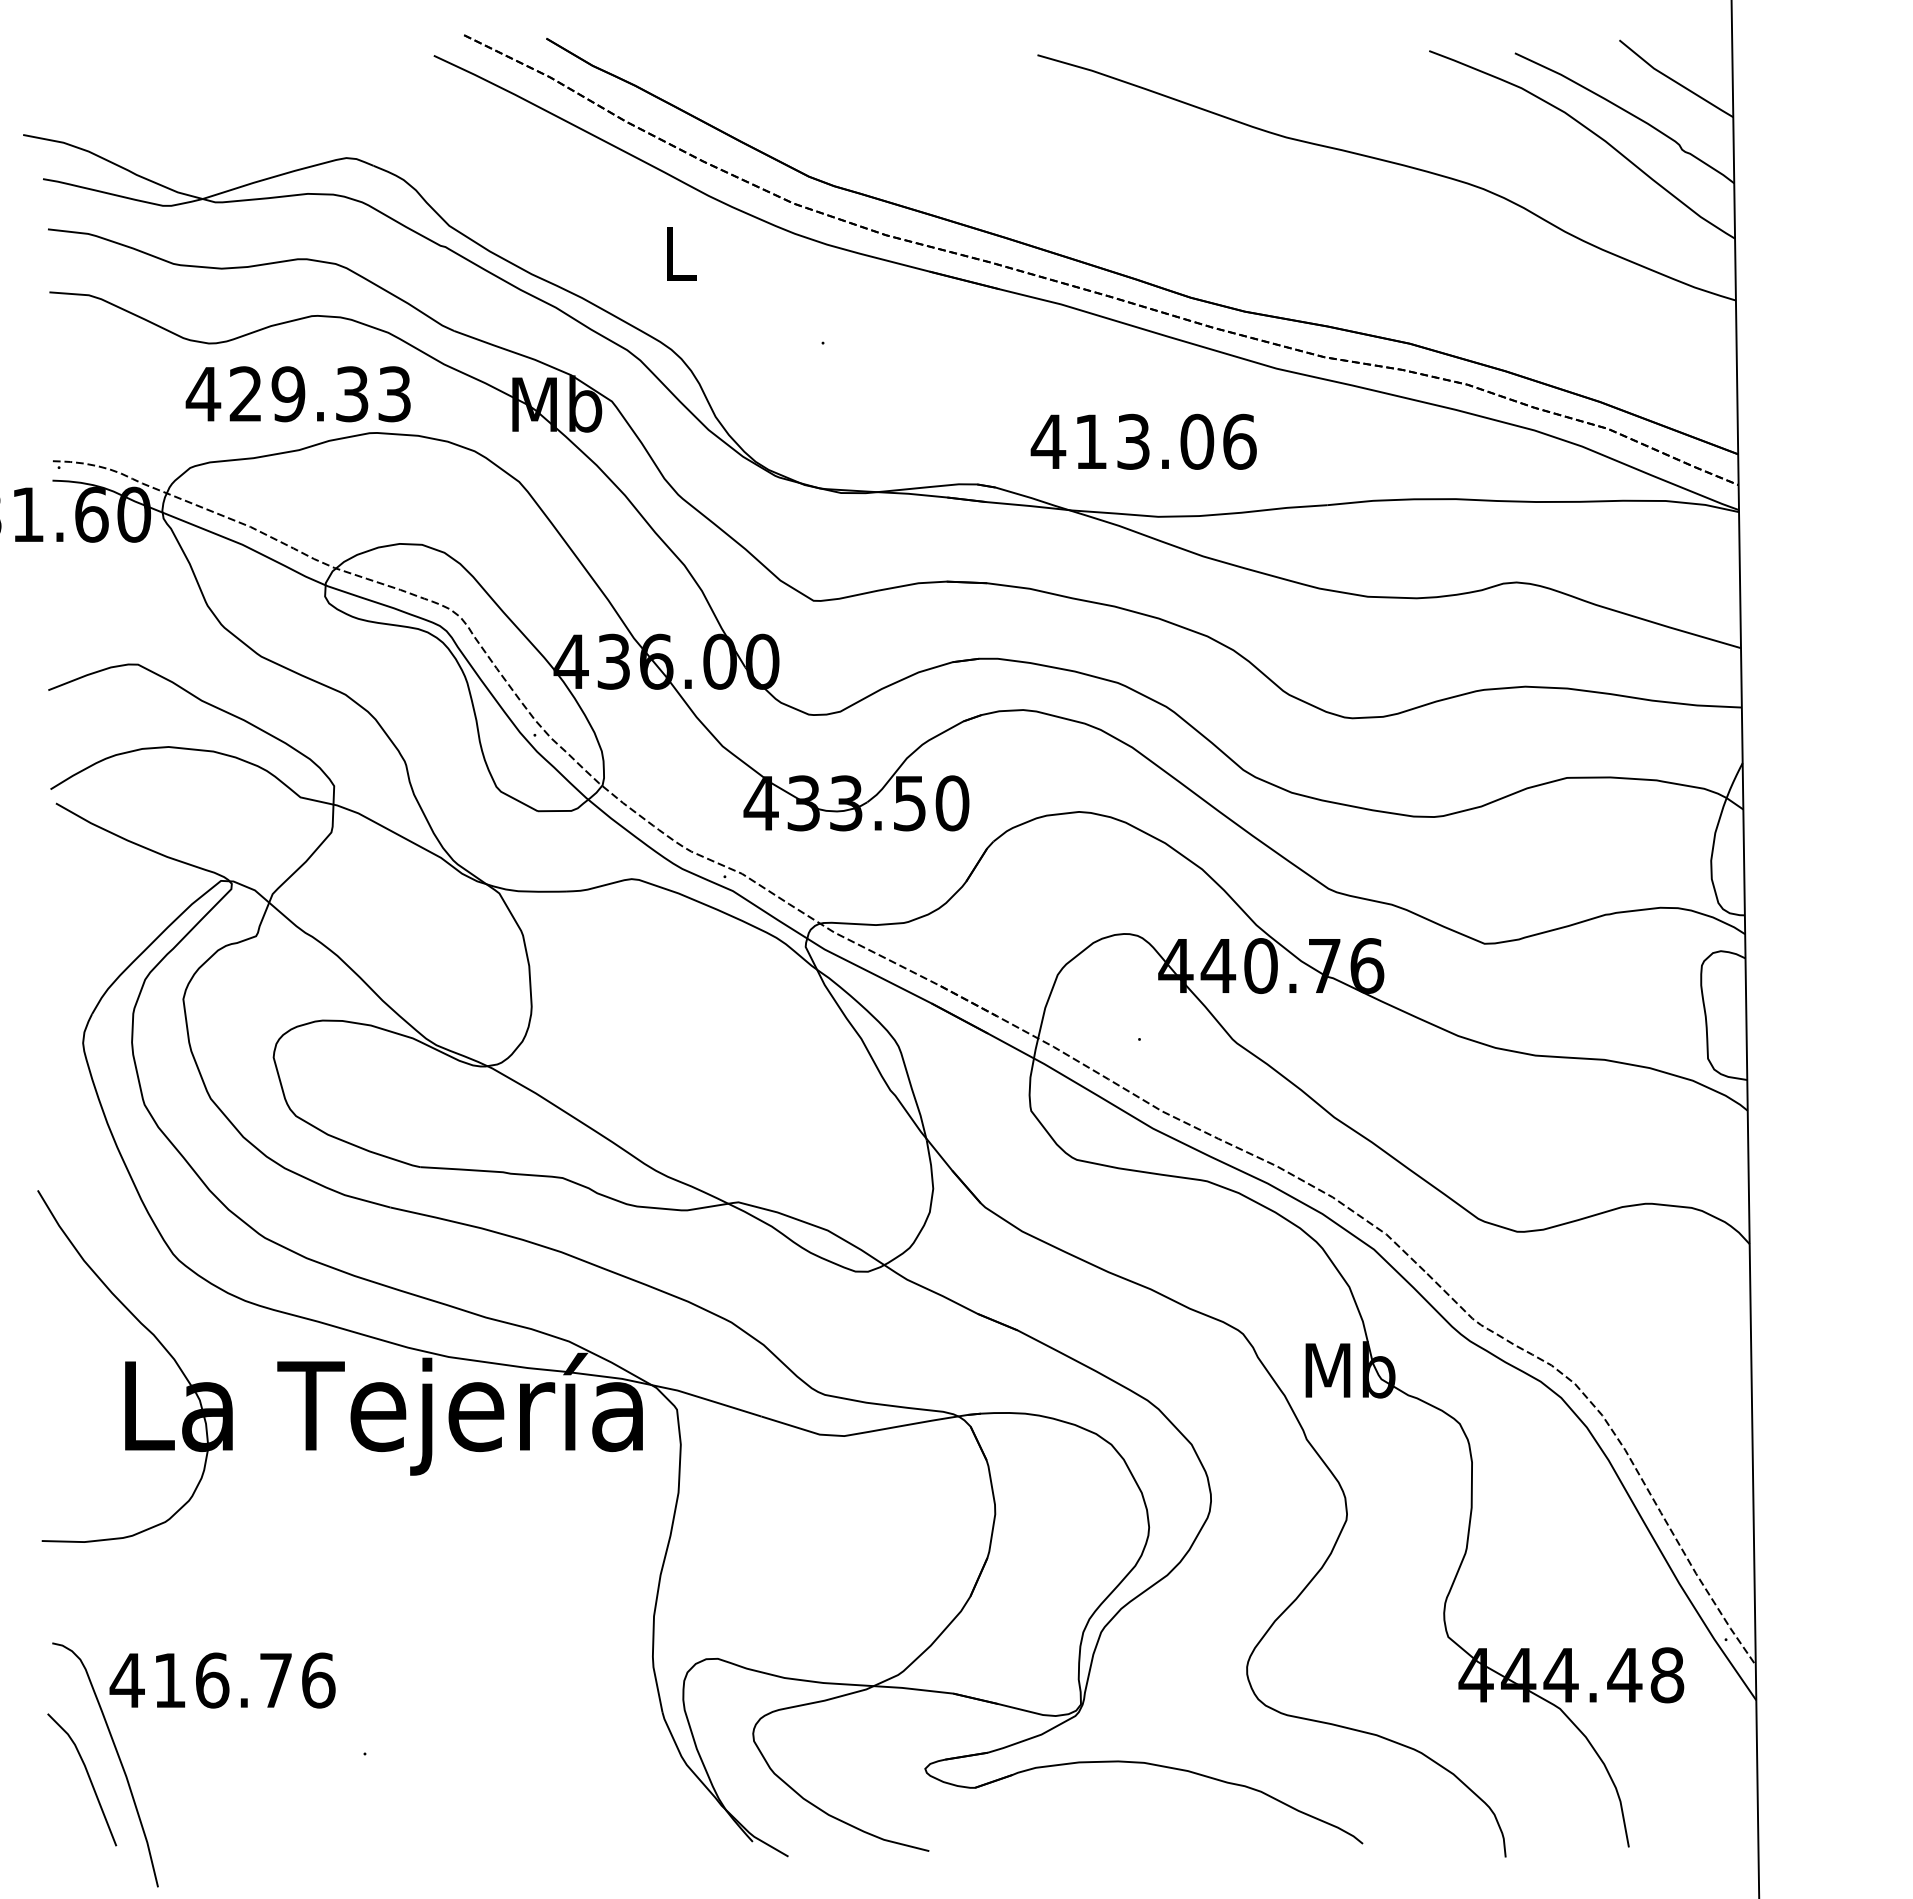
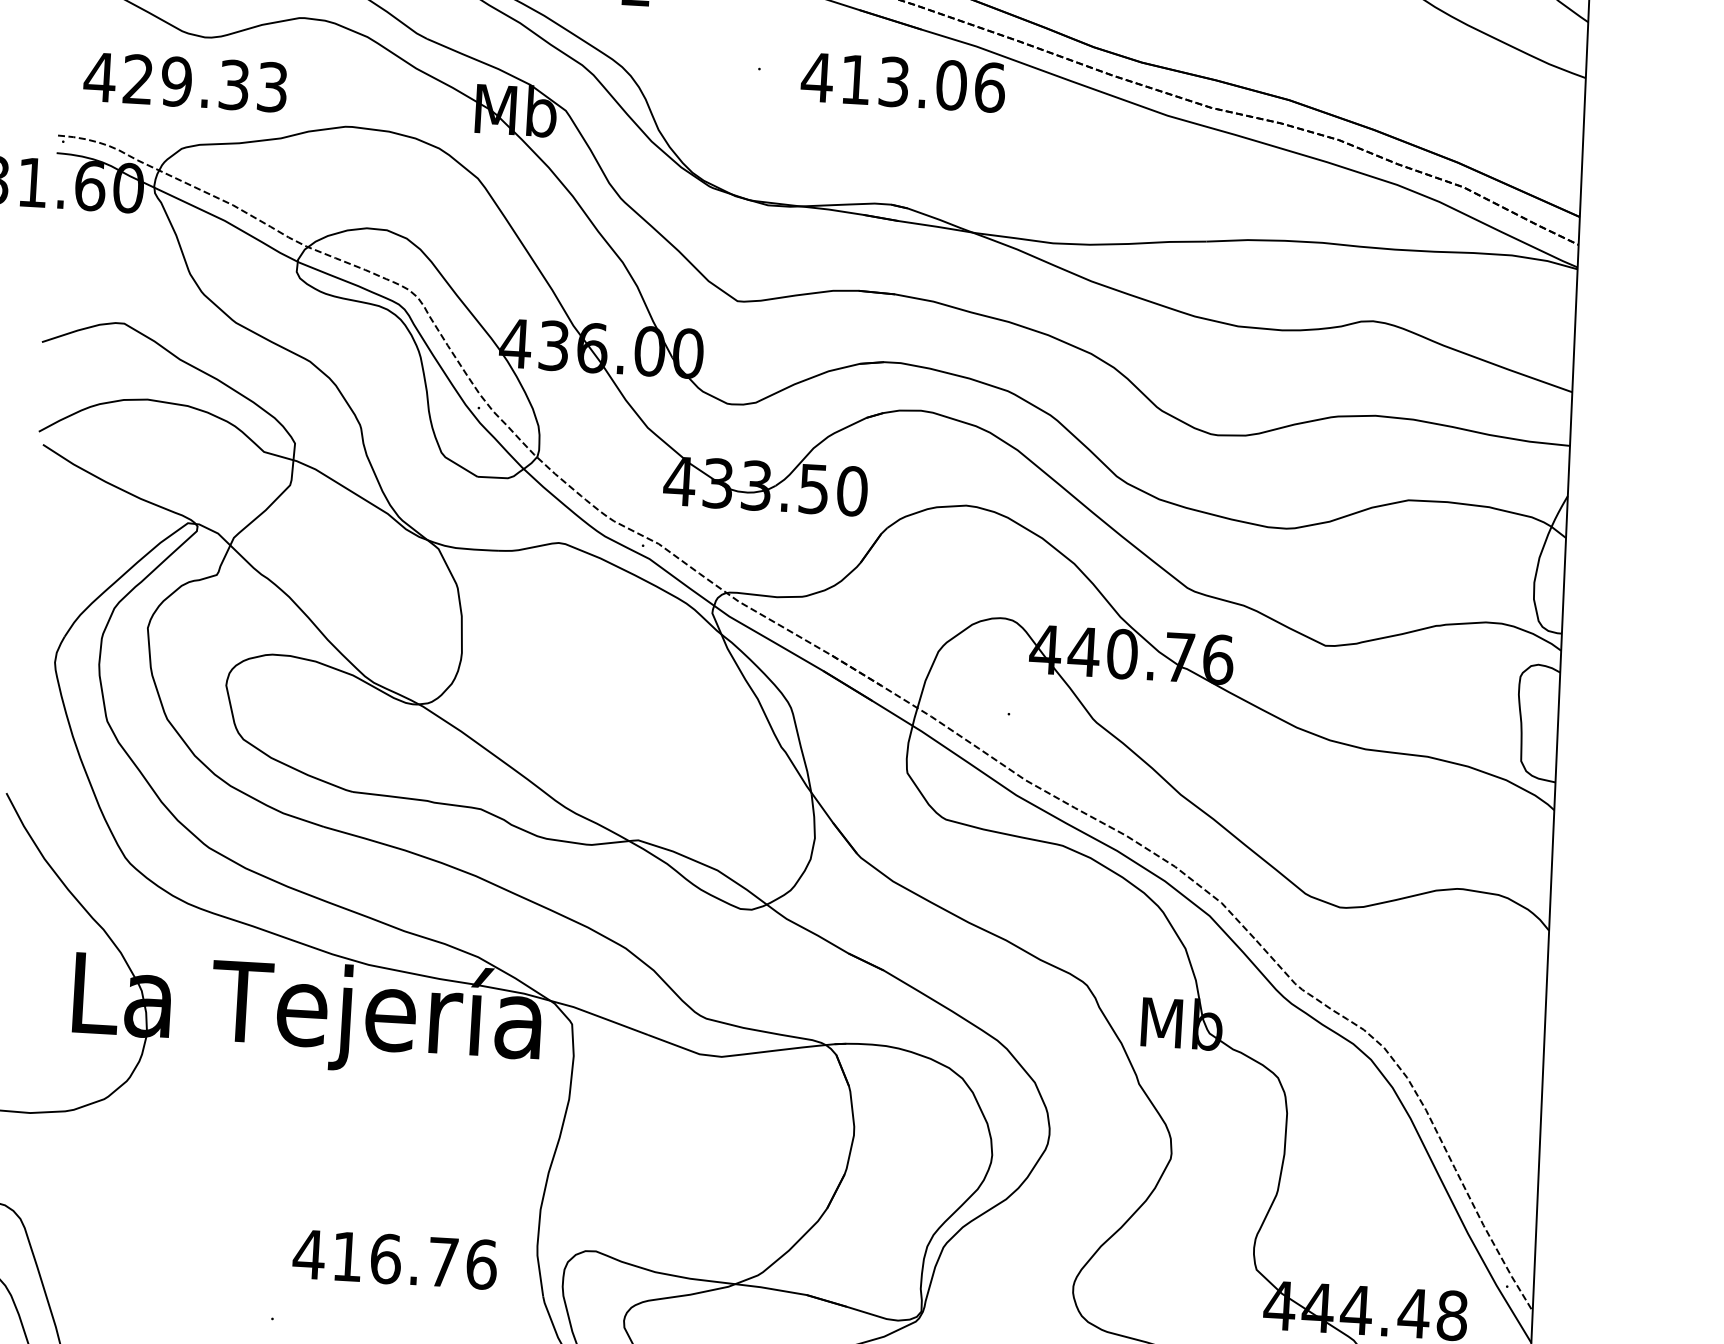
text: (297, 394) -> (184, 82), moved
text: (1143, 441) -> (903, 82), moved
text: (222, 1680) -> (395, 1259), moved

